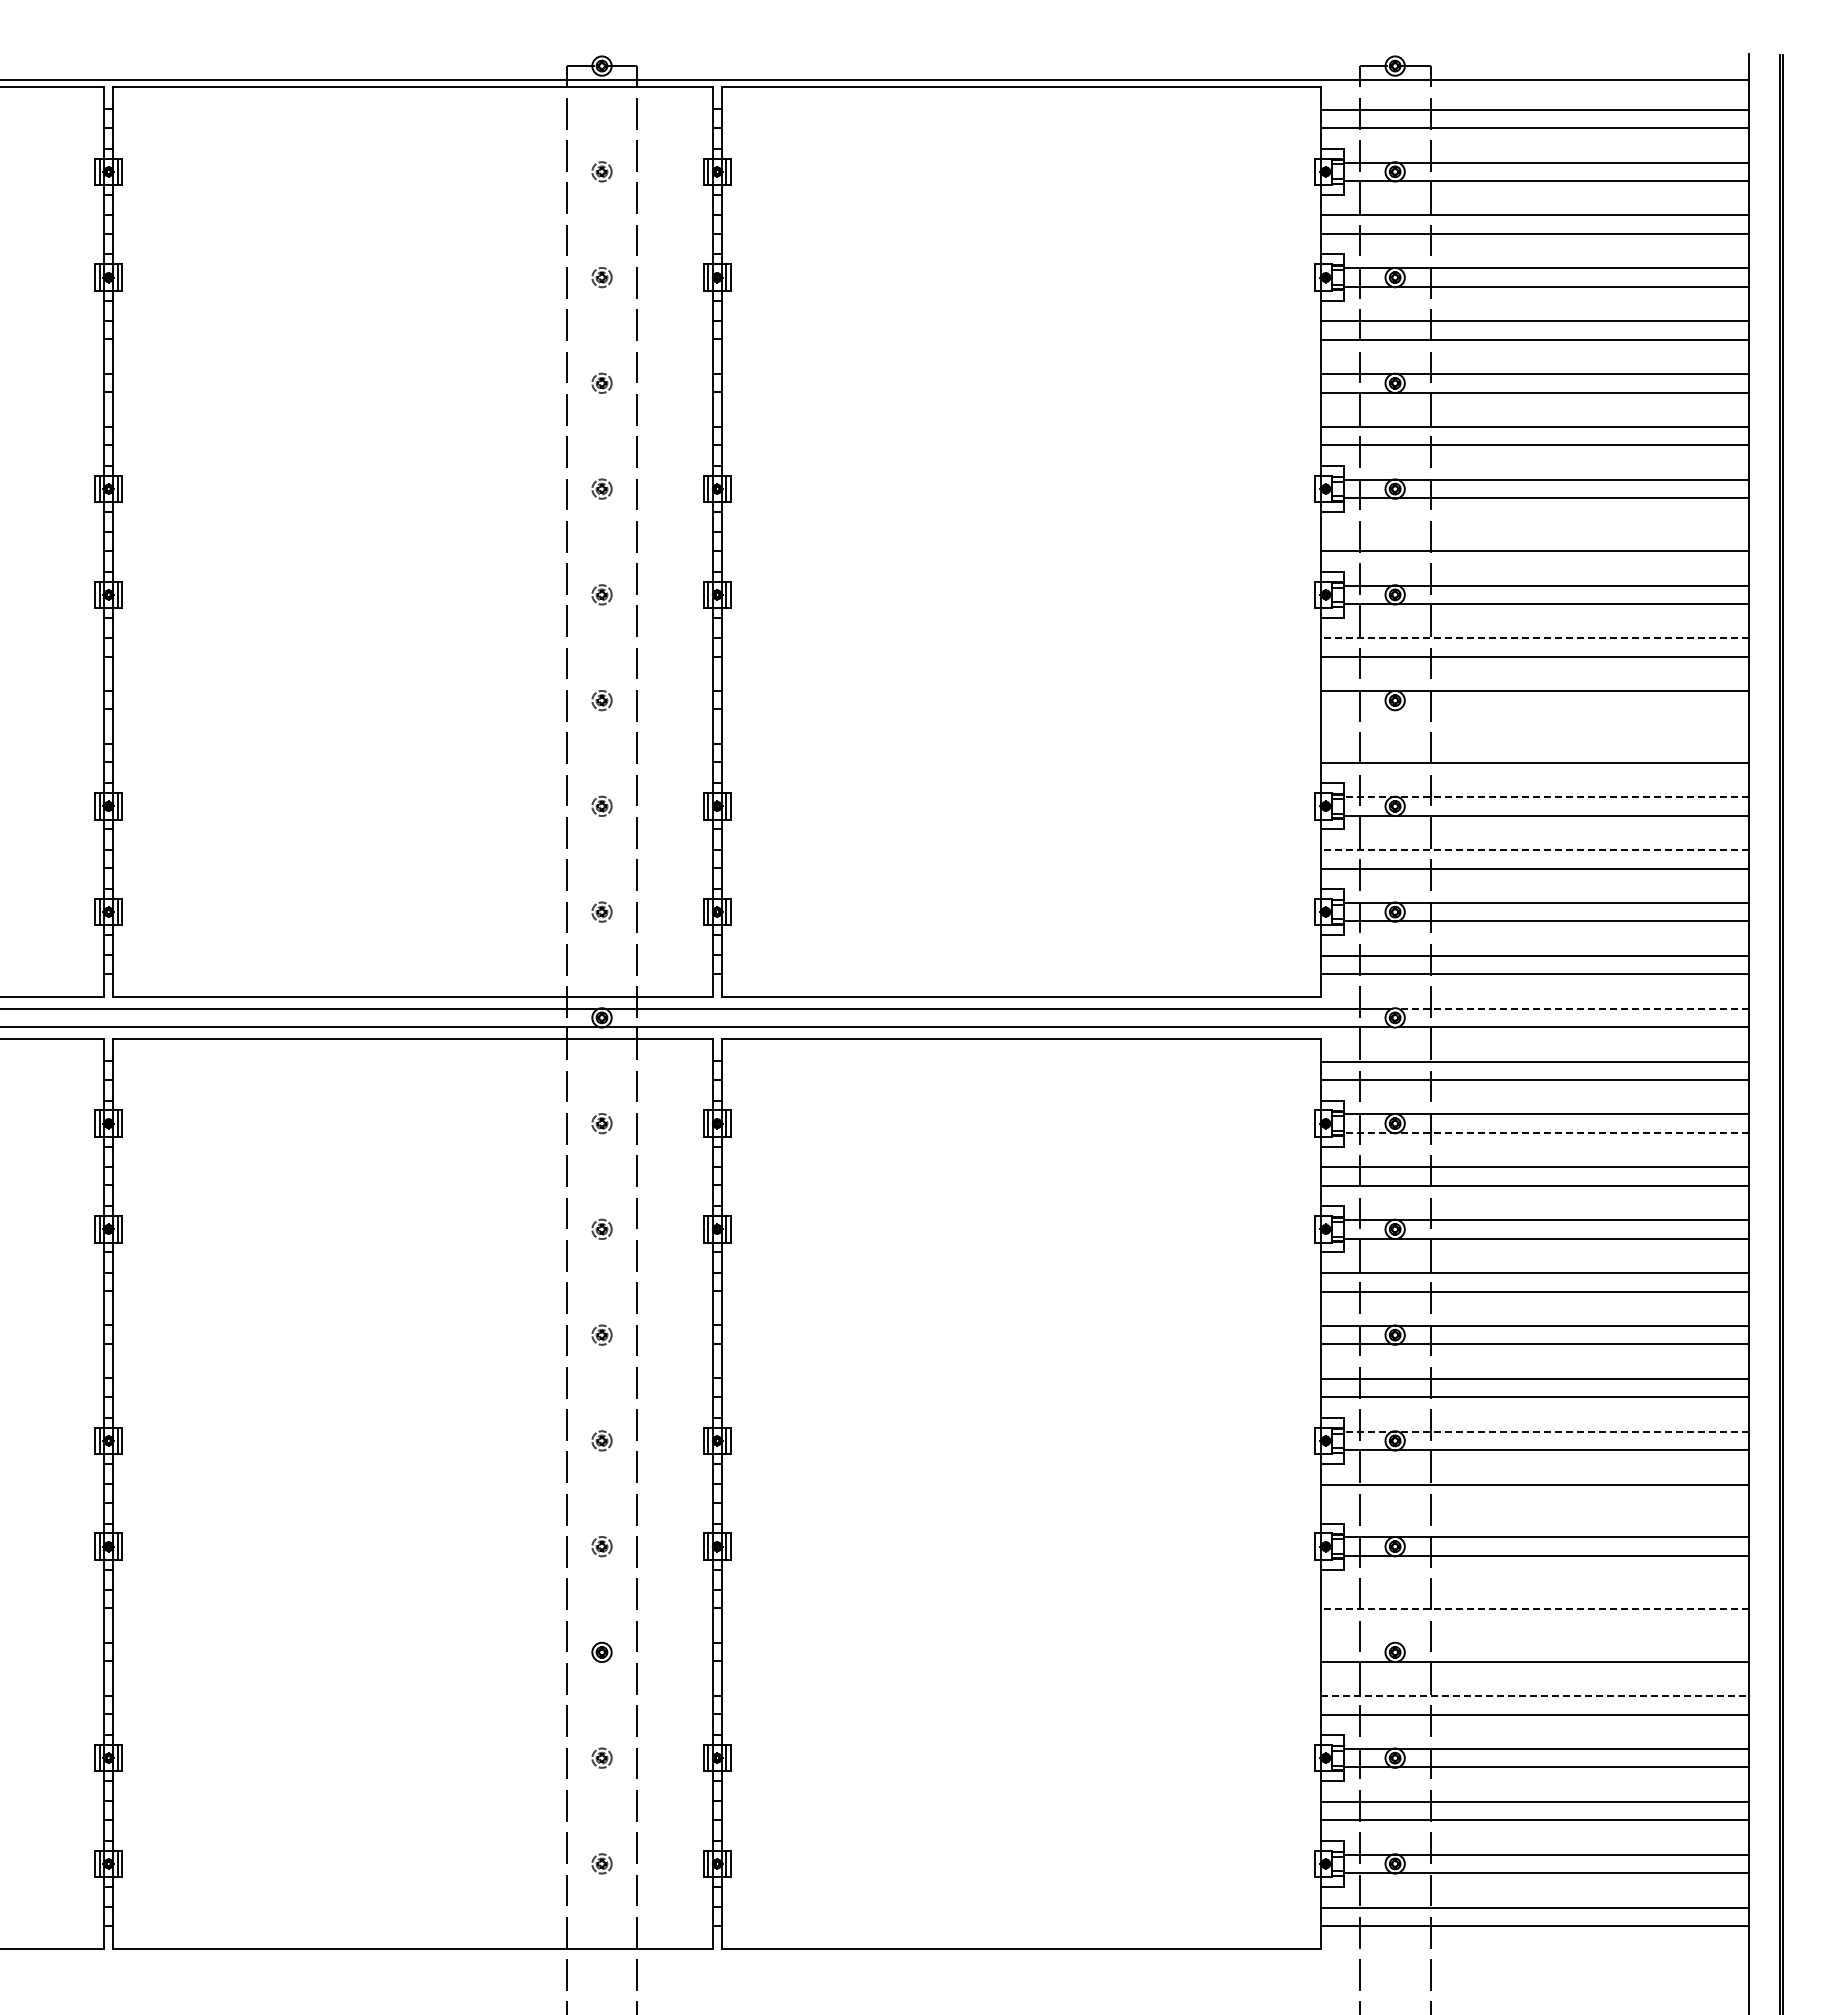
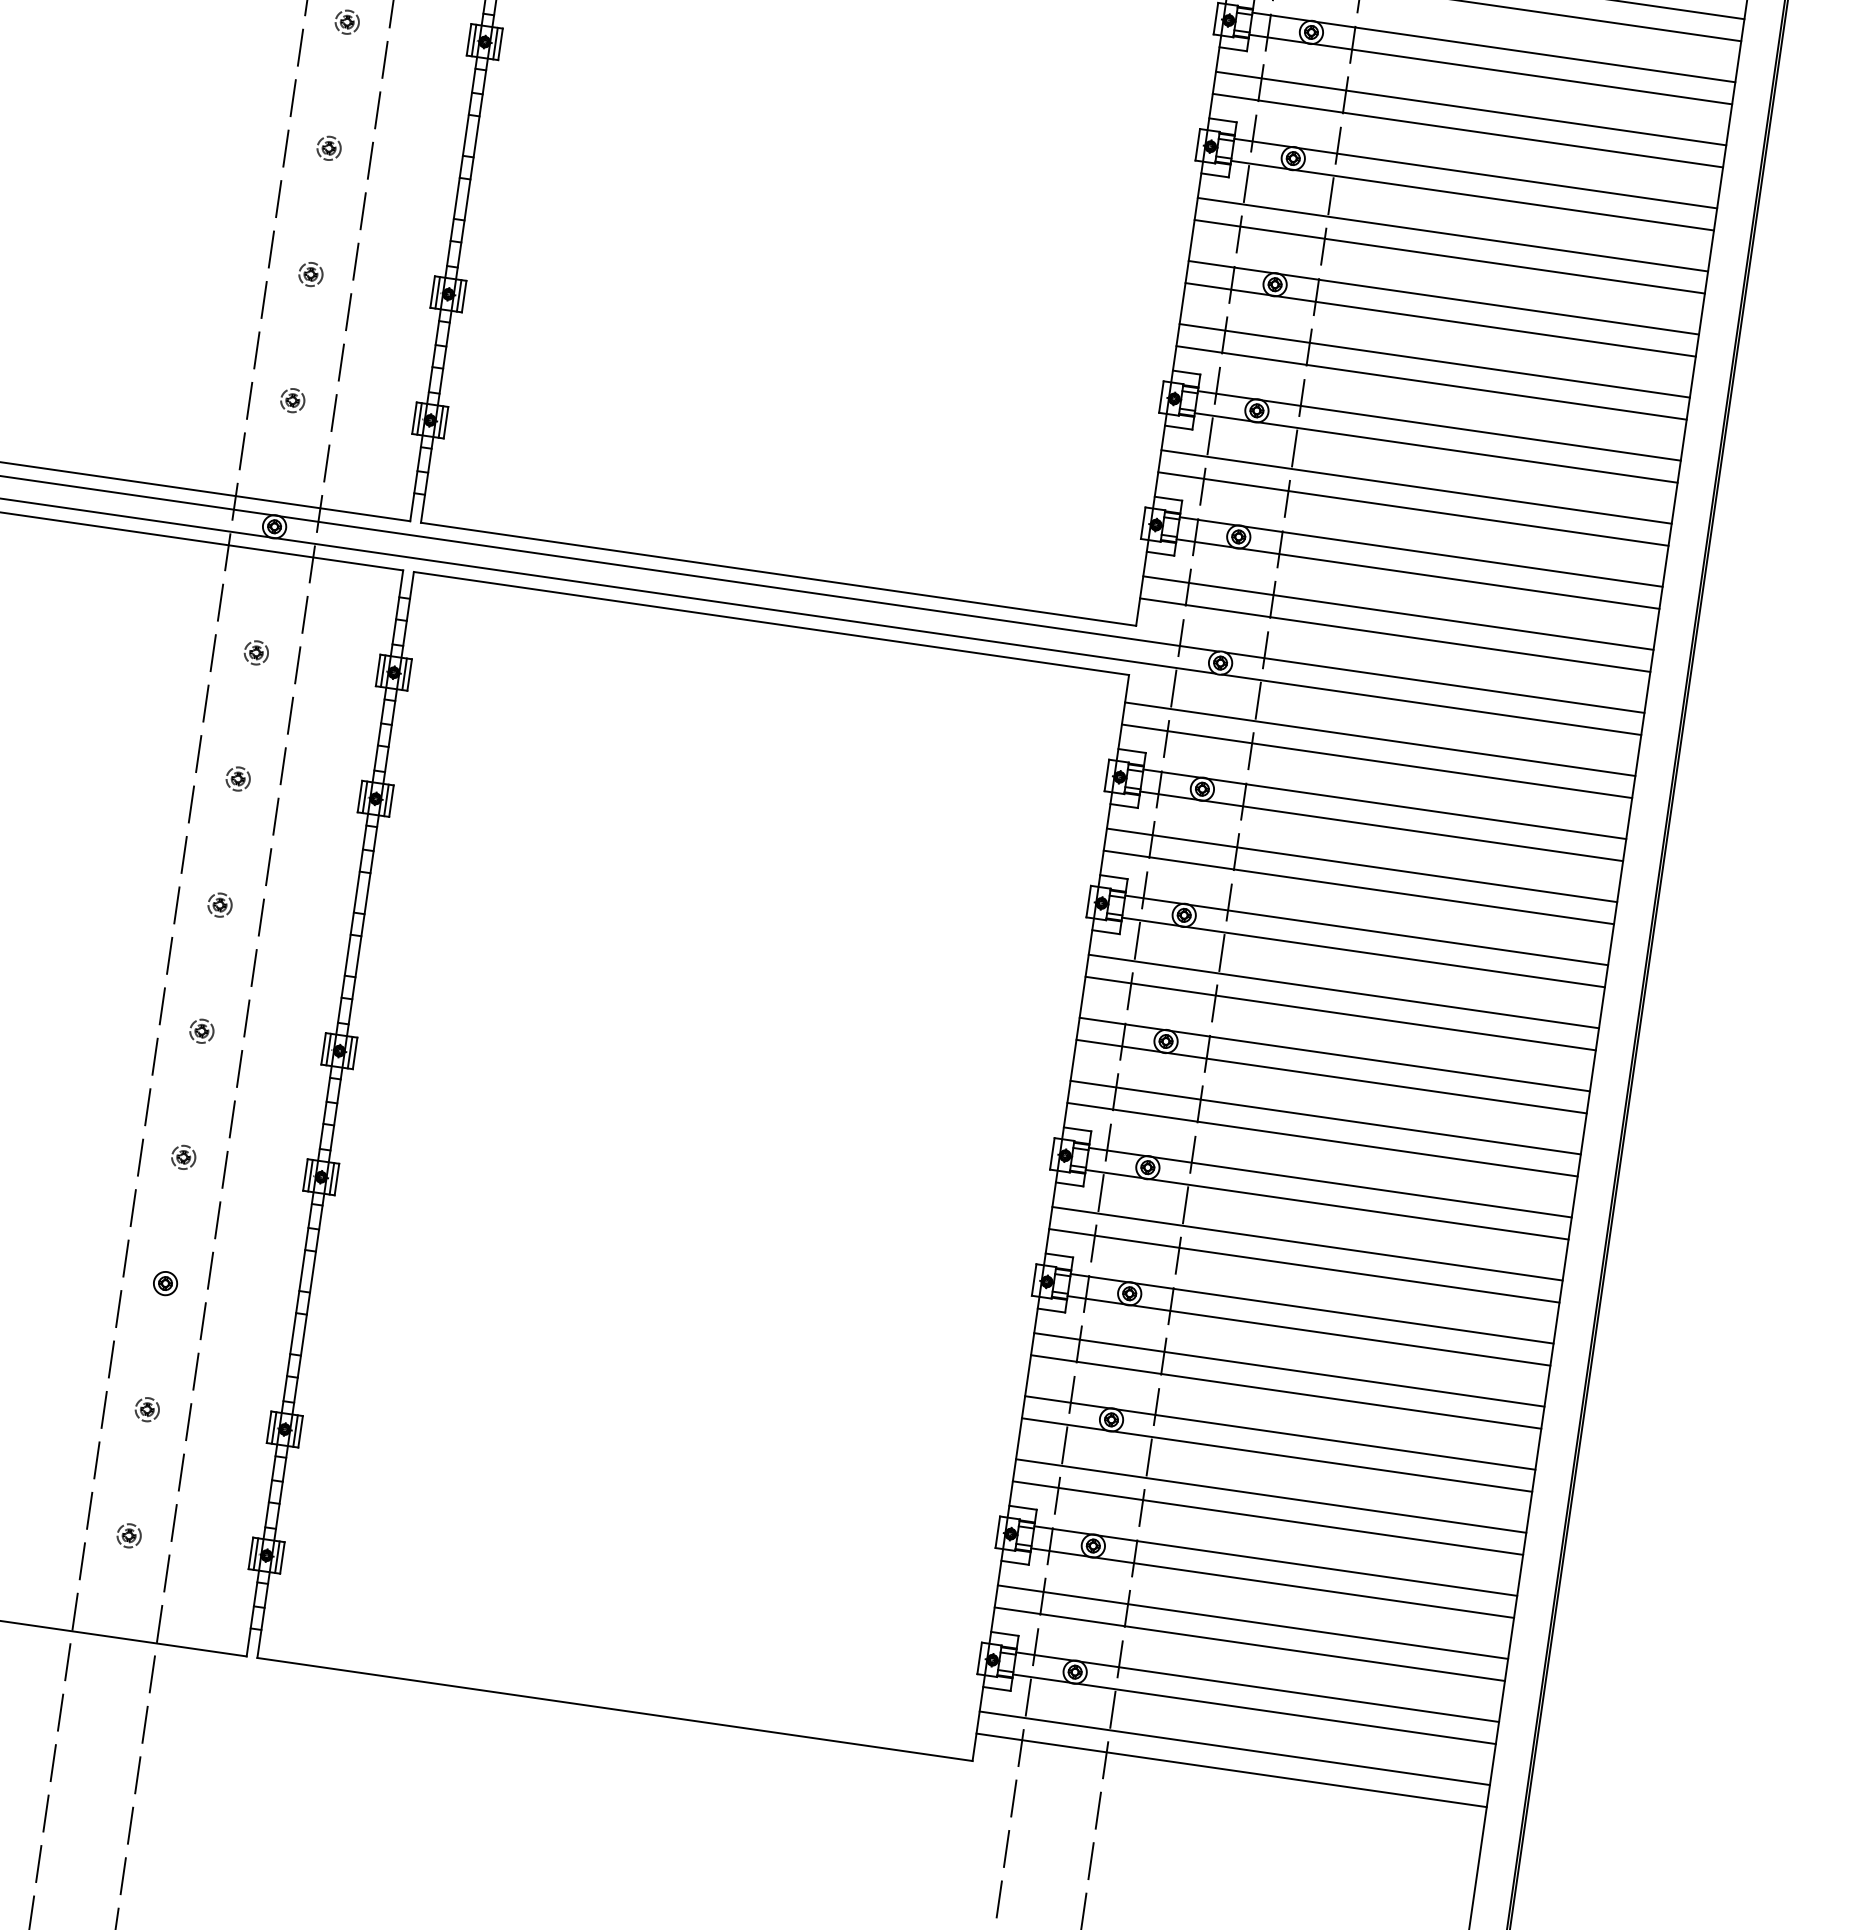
line: (1535, 532) -> (1471, 108), added
line: (1535, 638) -> (1453, 234), dashed -> solid
line: (1535, 709) -> (1440, 319), added
line: (1535, 744) -> (1434, 361), added
line: (1546, 797) -> (1438, 426), dashed -> solid
line: (1535, 850) -> (1416, 487), dashed -> solid
line: (1573, 1008) -> (1434, 682), dashed -> solid
line: (1546, 1132) -> (1381, 825), dashed -> solid
line: (1546, 1431) -> (1329, 1182), dashed -> solid
line: (1535, 1503) -> (1304, 1266), added
line: (1535, 1590) -> (1289, 1370), added
line: (1535, 1608) -> (1286, 1391), dashed -> solid
line: (1535, 1643) -> (1280, 1433), added
line: (1535, 1696) -> (1271, 1496), dashed -> solid

